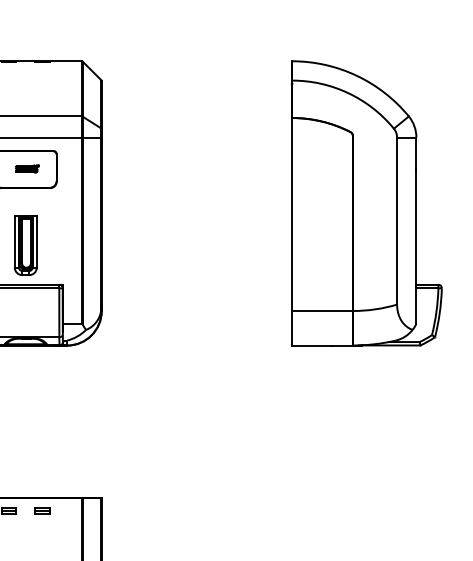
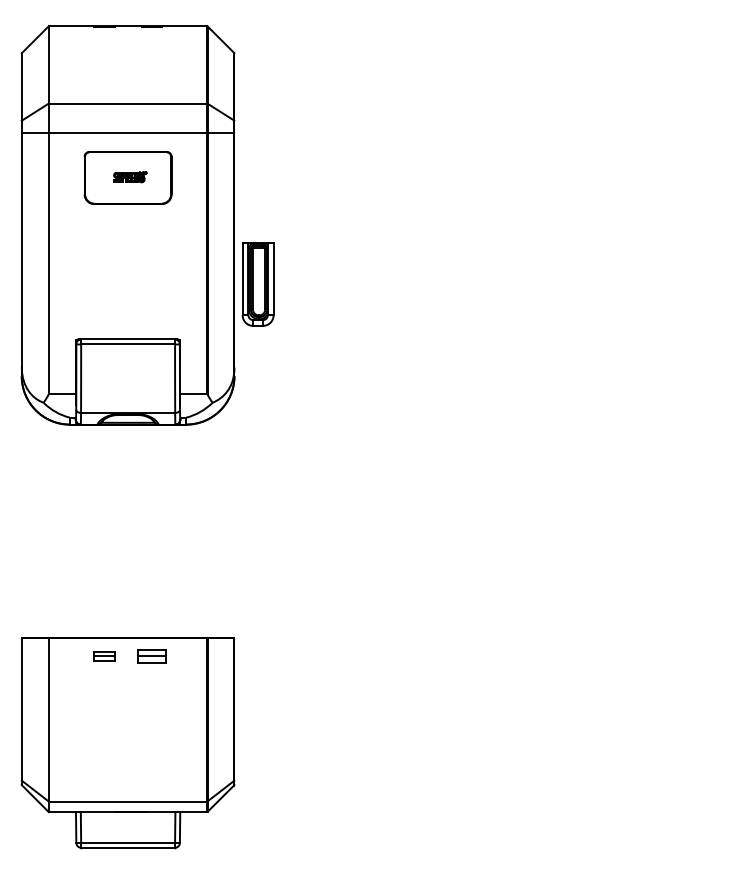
part: (367, 203) -> (606, 225), removed
part: (25, 245) -> (257, 284), moved
part: (42, 510) -> (151, 656), size x1.4

